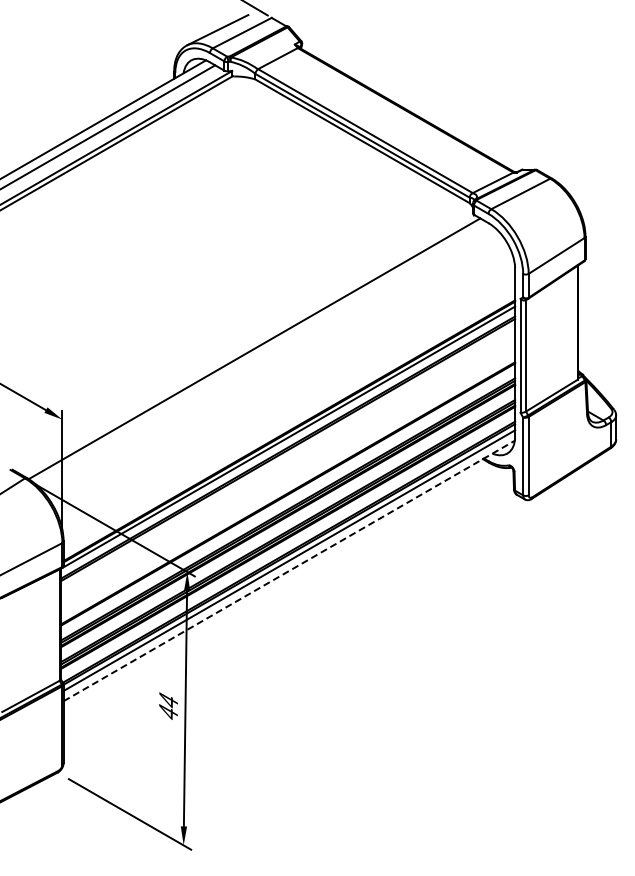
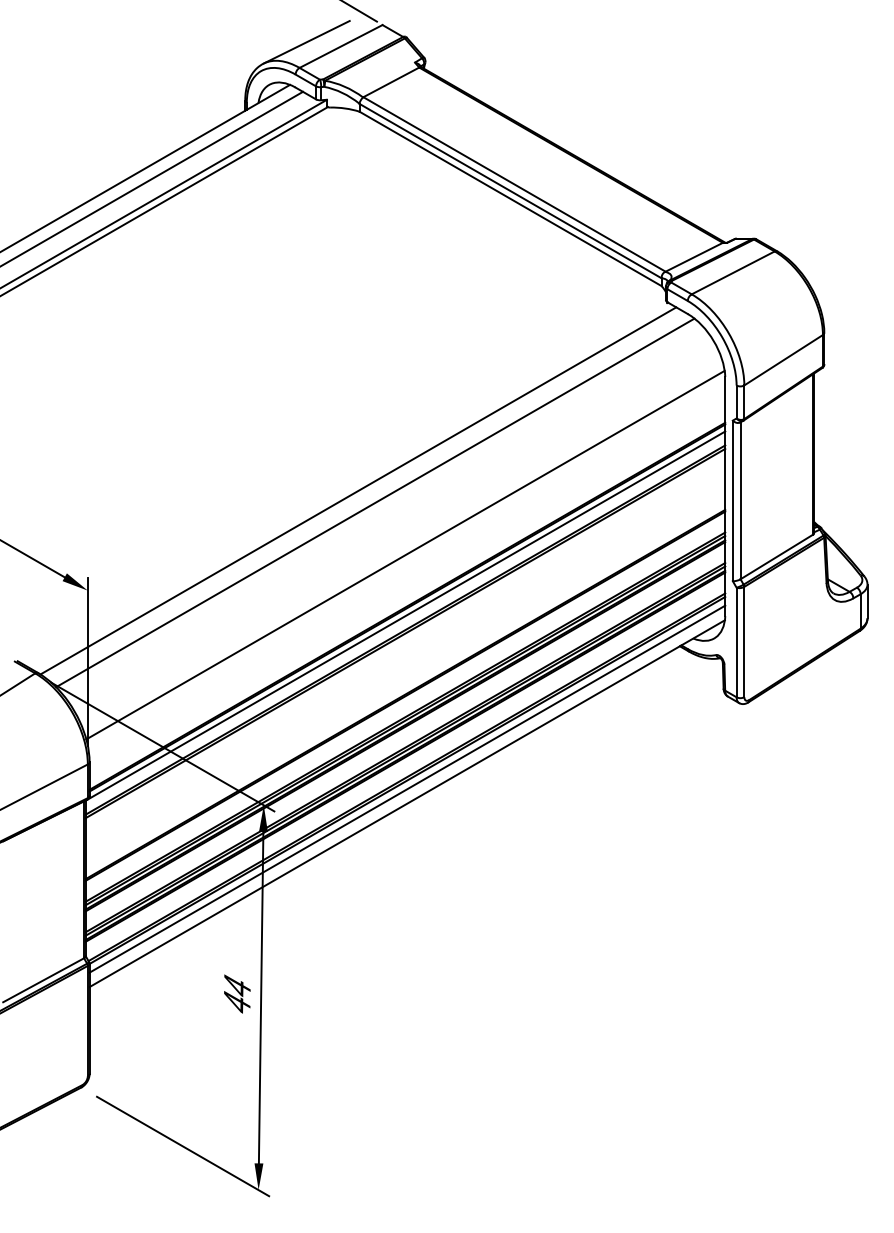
line: (266, 357) -> (375, 503), added
line: (287, 394) -> (404, 555), added
line: (289, 570) -> (407, 803), dashed -> solid

